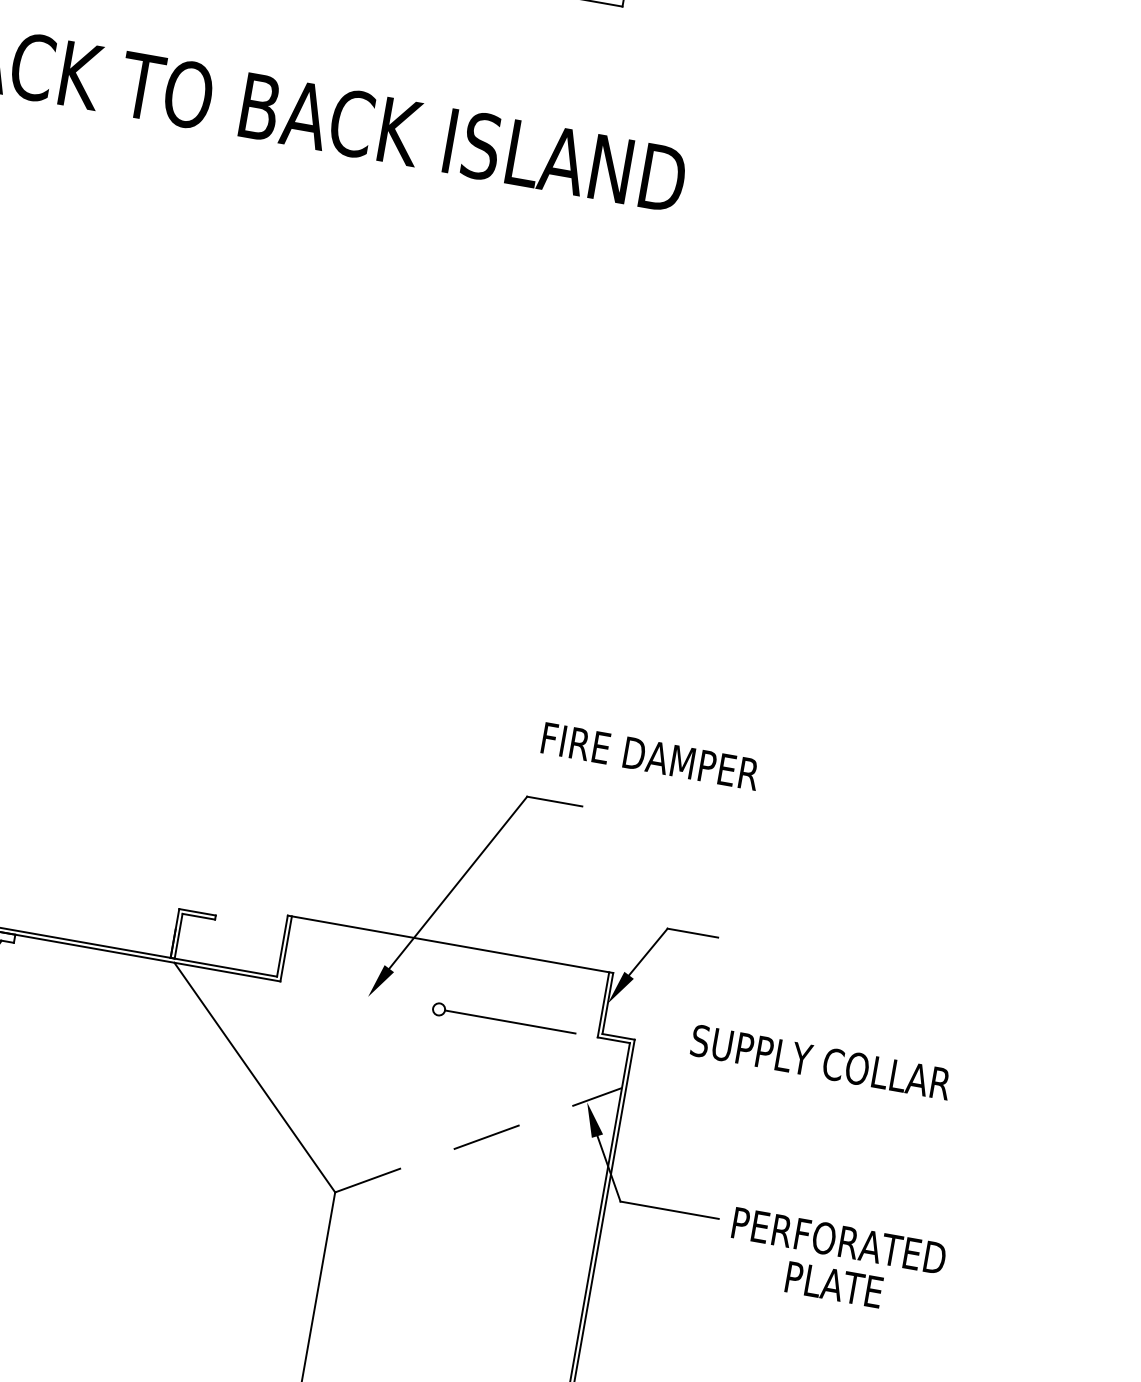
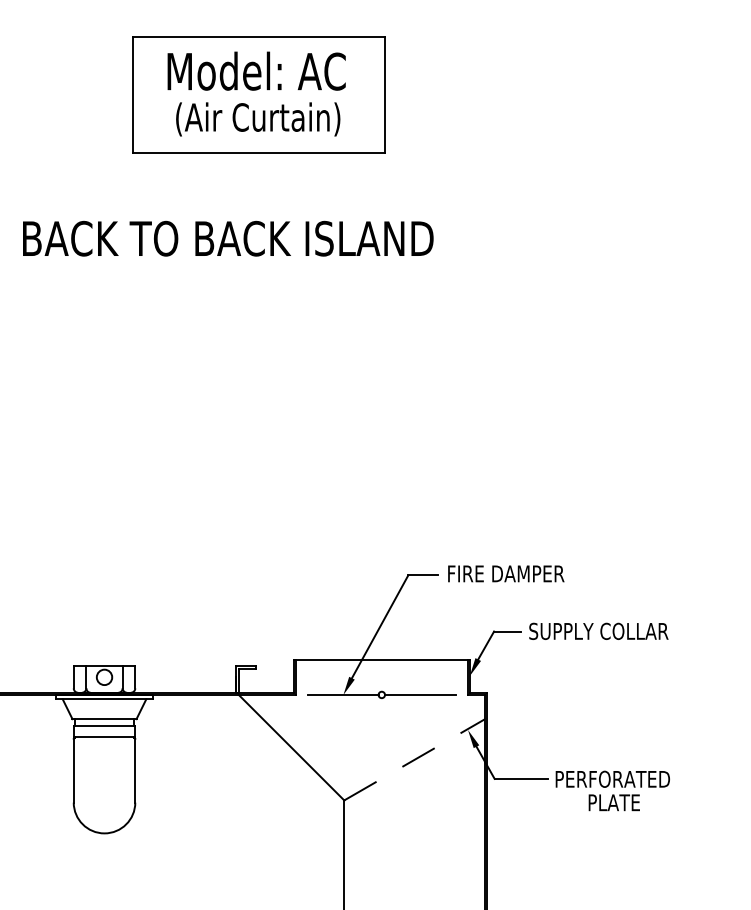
text: (651, 755) -> (506, 573), moved
line: (368, 996) -> (343, 694), added
text: (820, 1060) -> (598, 630), moved

